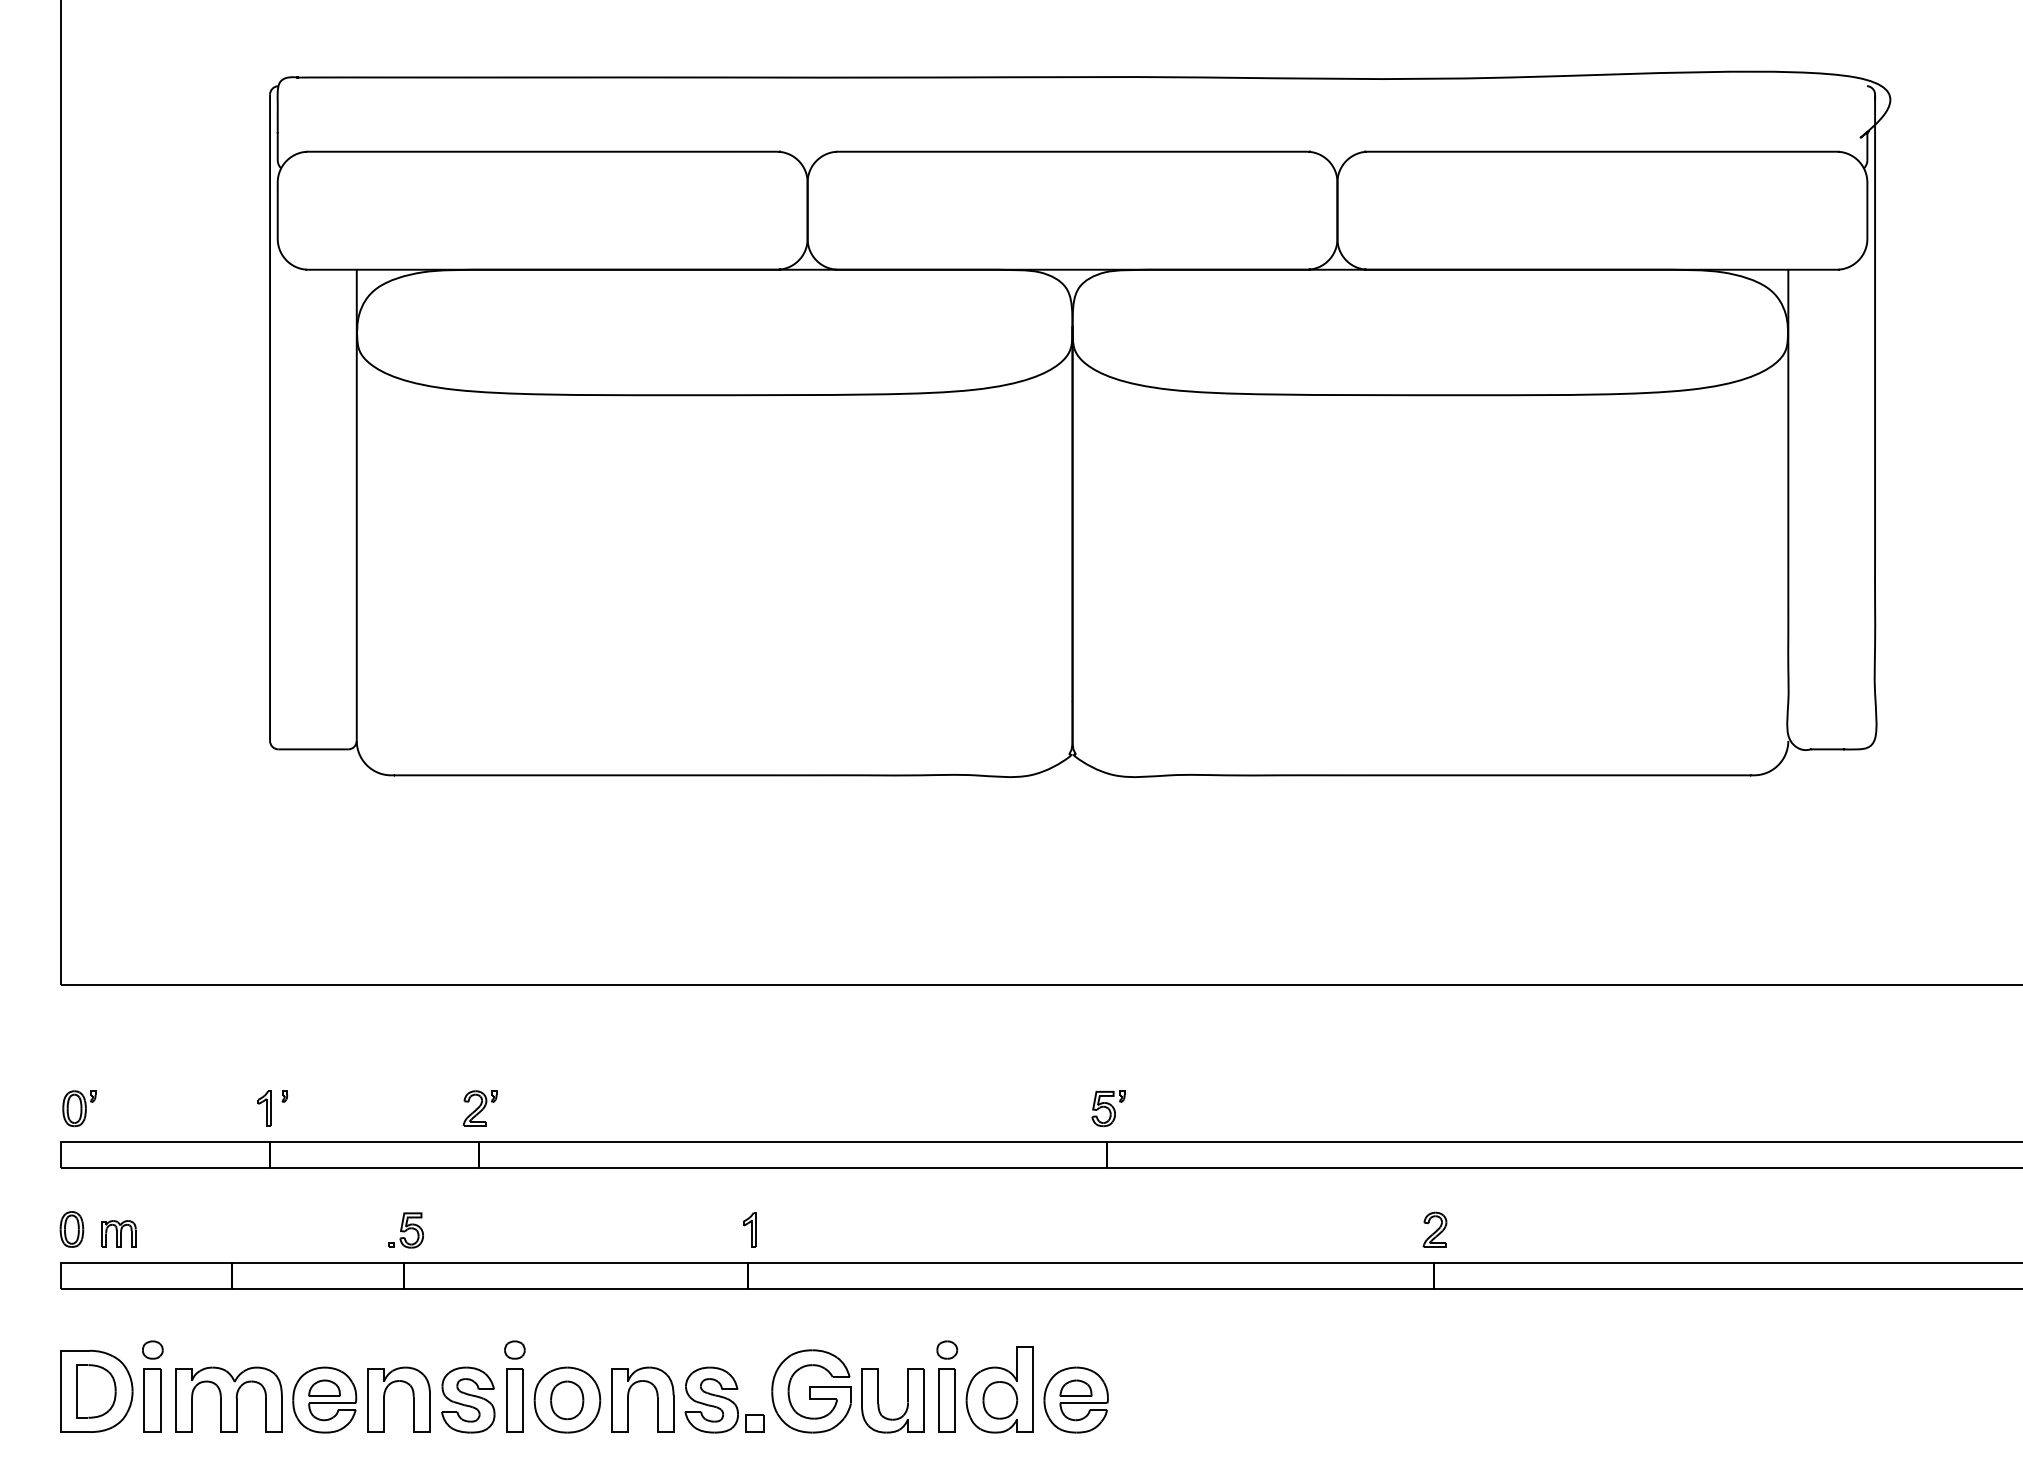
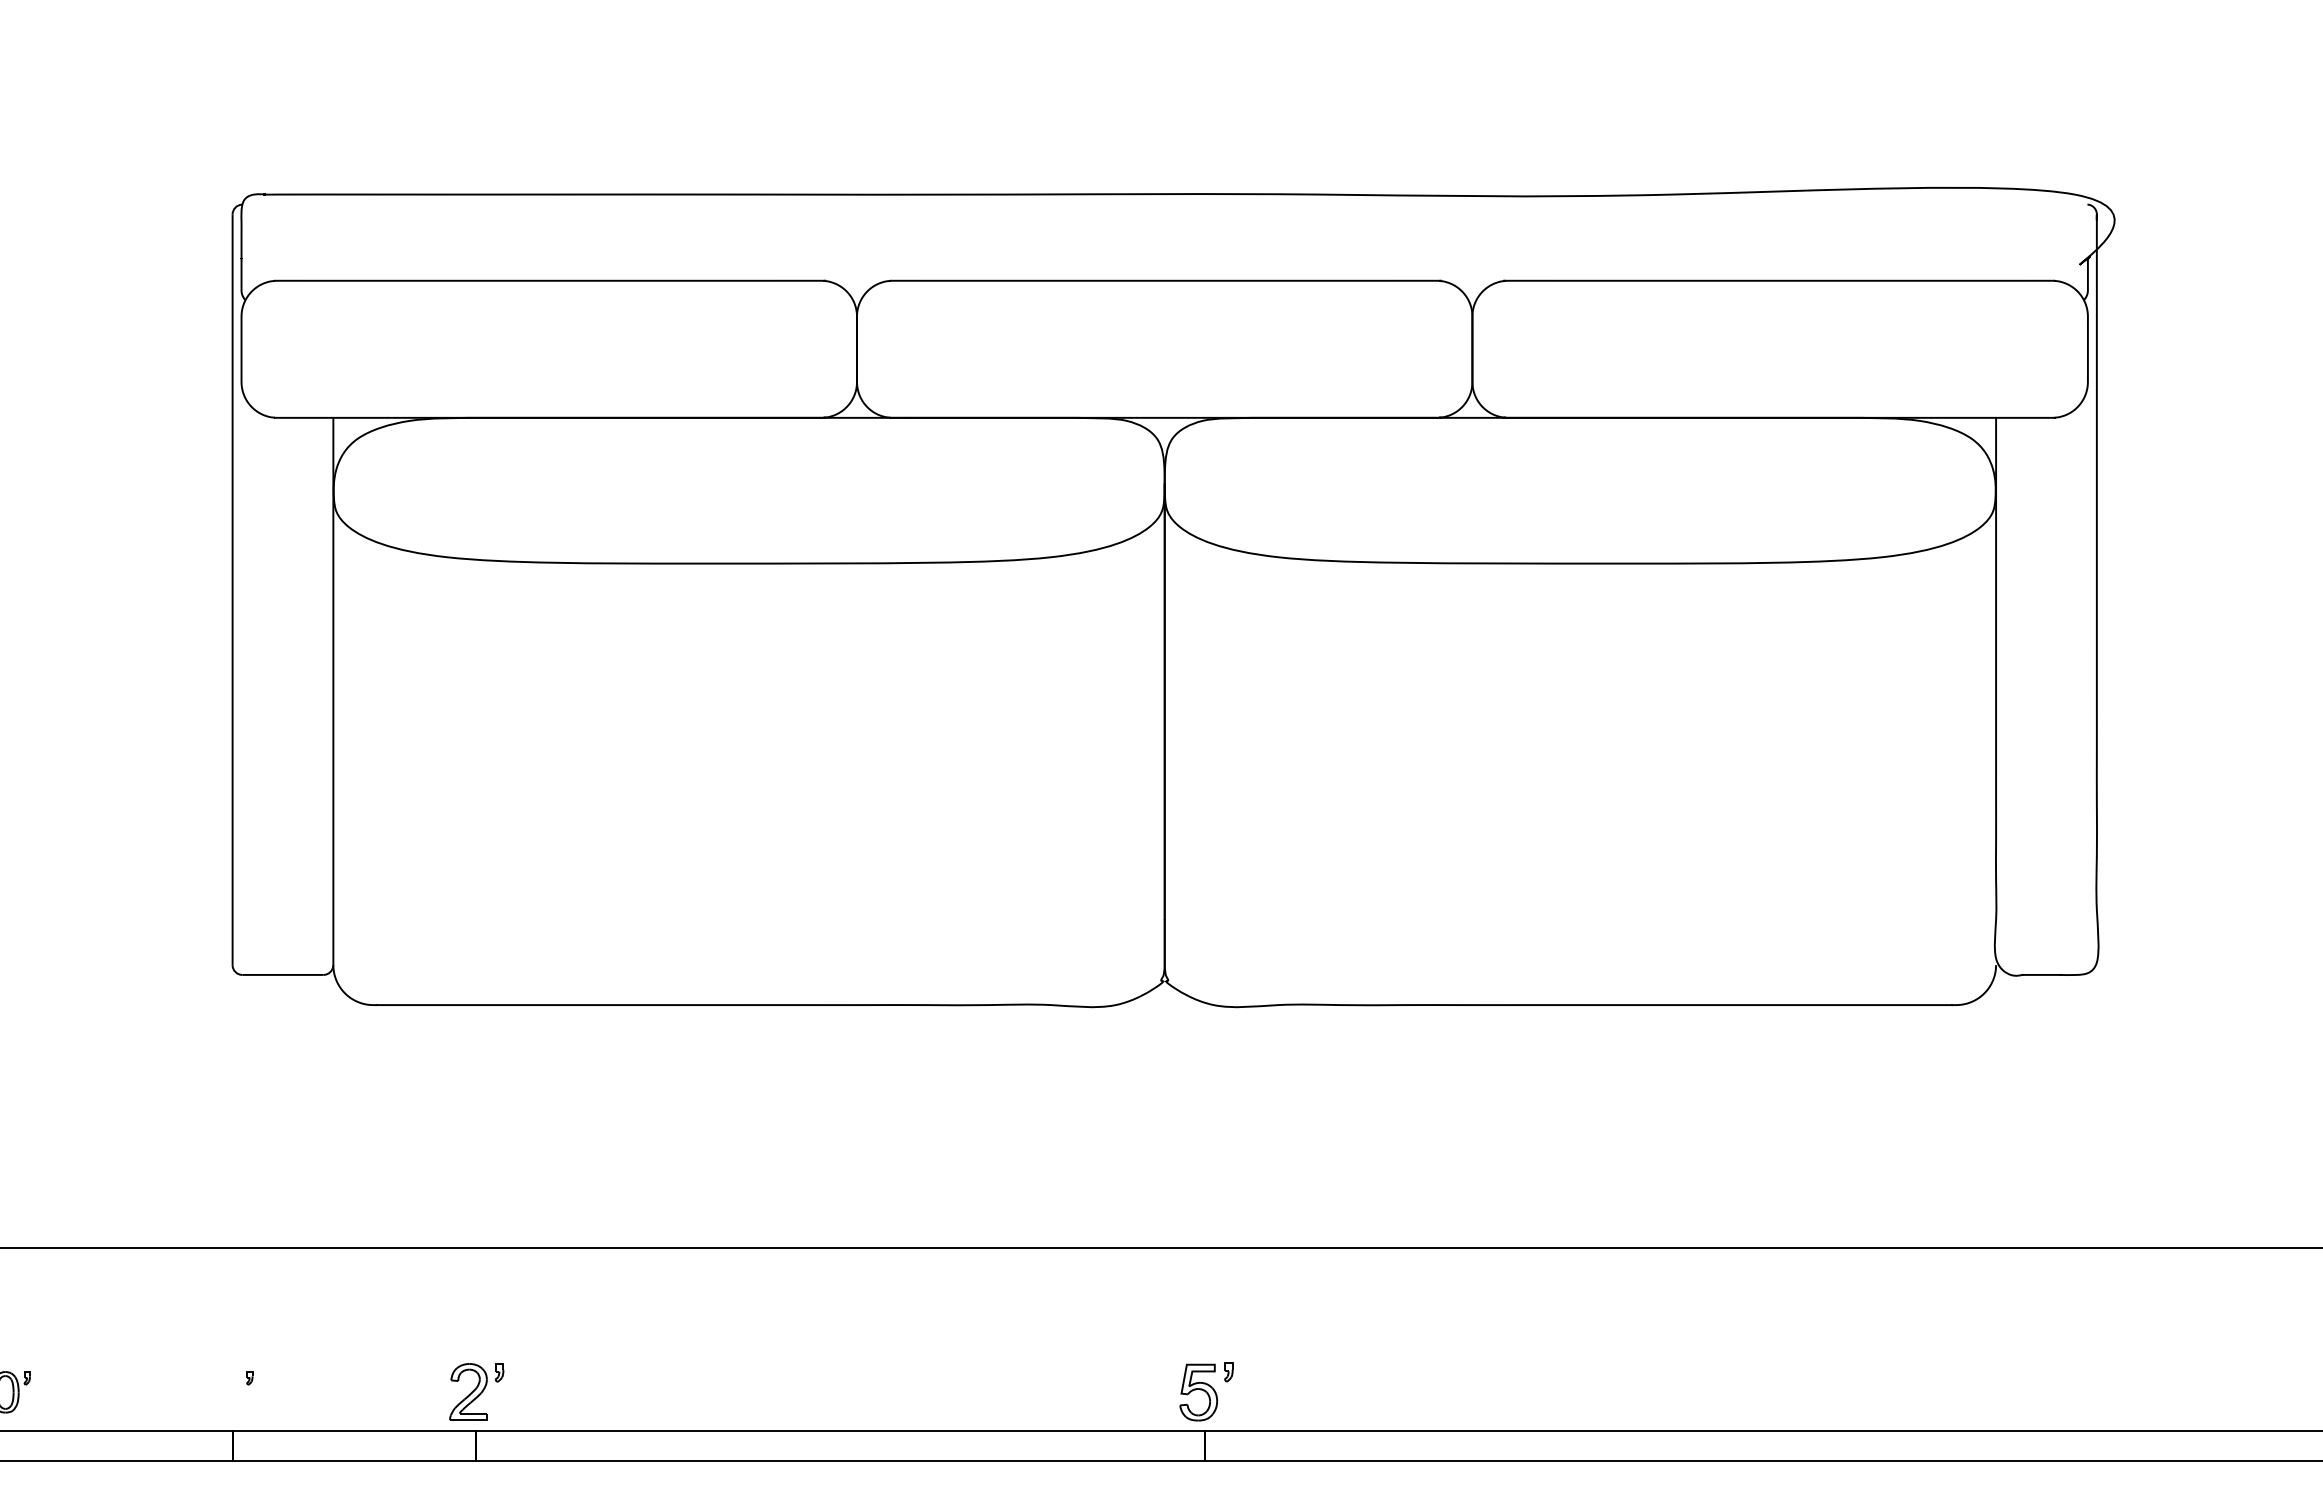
part: (264, 1108) -> (226, 1392), removed
part: (479, 1108) -> (475, 1392), size x1.4
part: (1108, 1108) -> (1206, 1392), size x1.4

